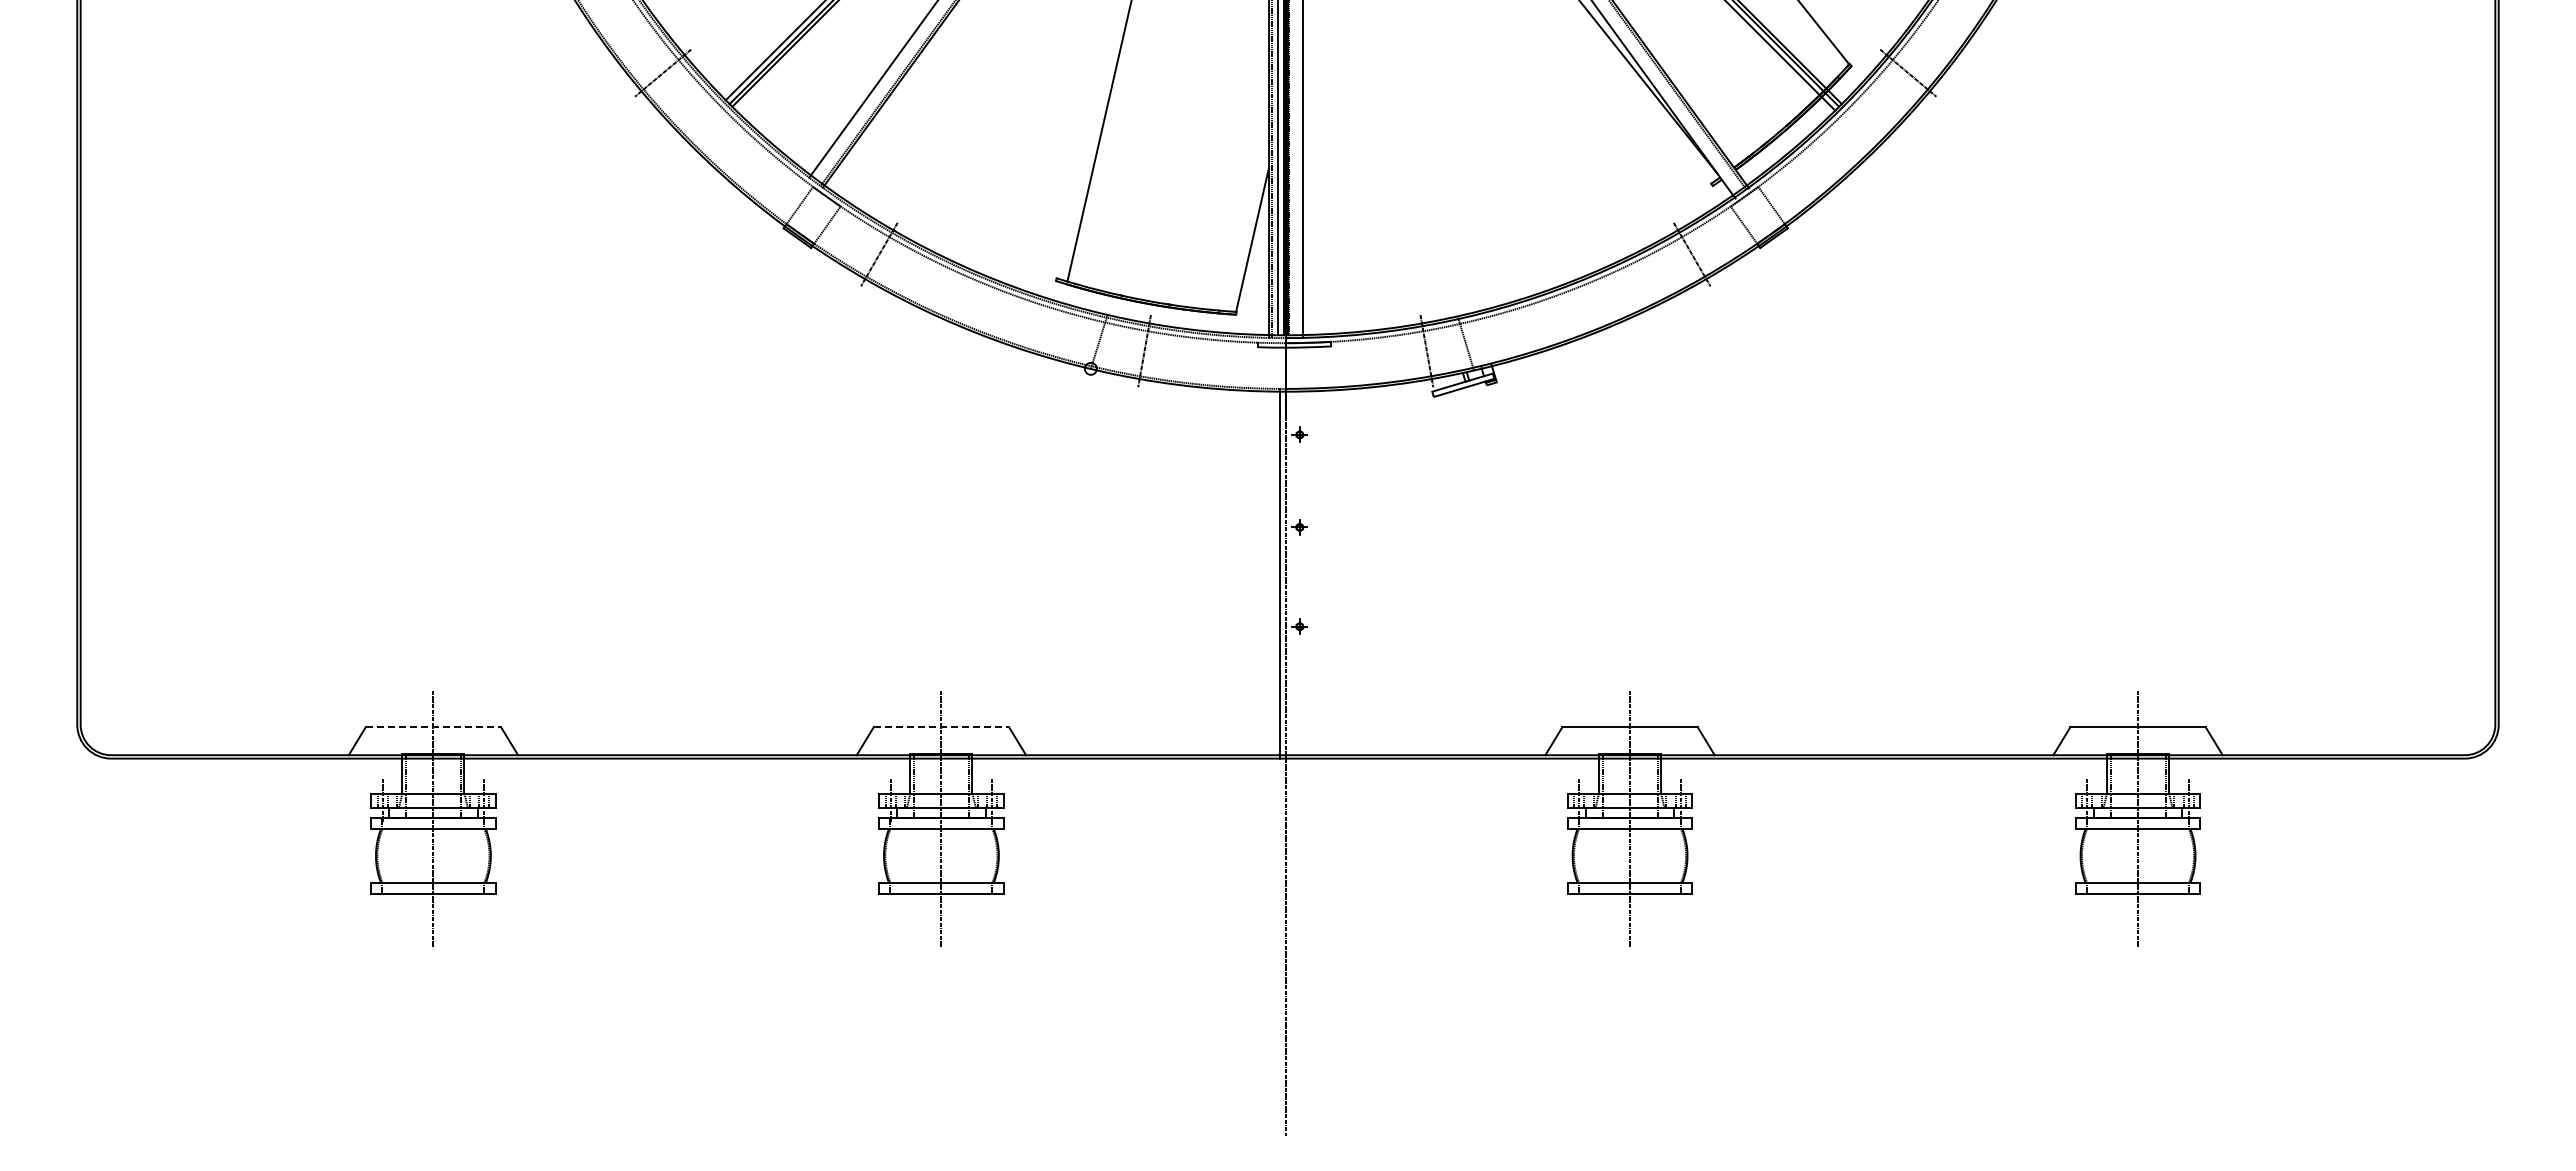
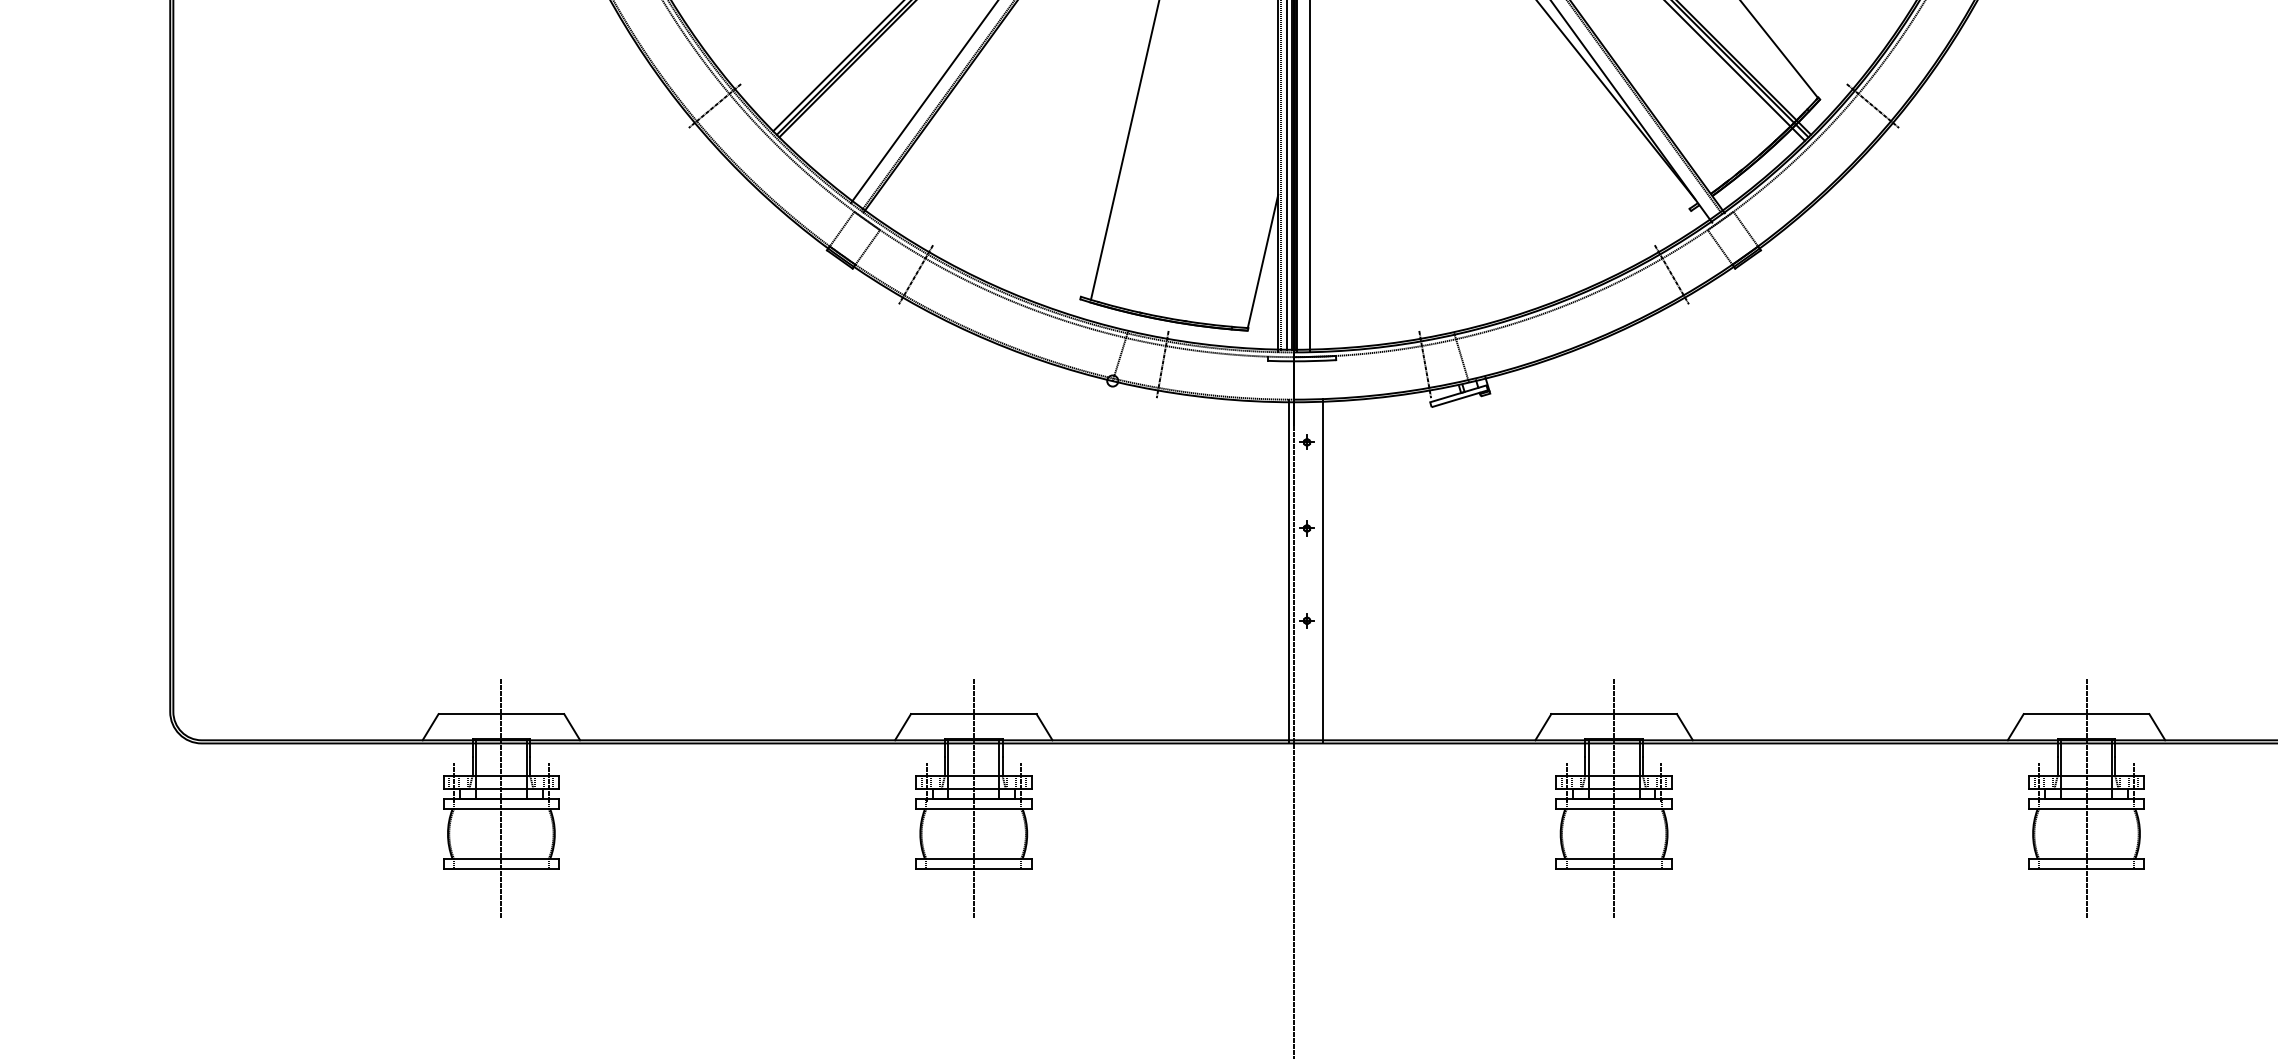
line: (1316, 573) -> (1322, 571), added
line: (433, 727) -> (501, 714), dashed -> solid
line: (941, 727) -> (973, 714), dashed -> solid

